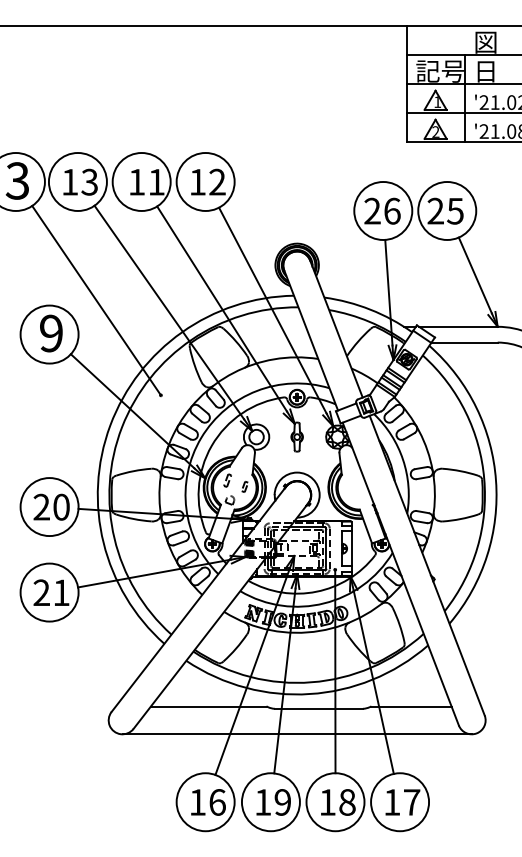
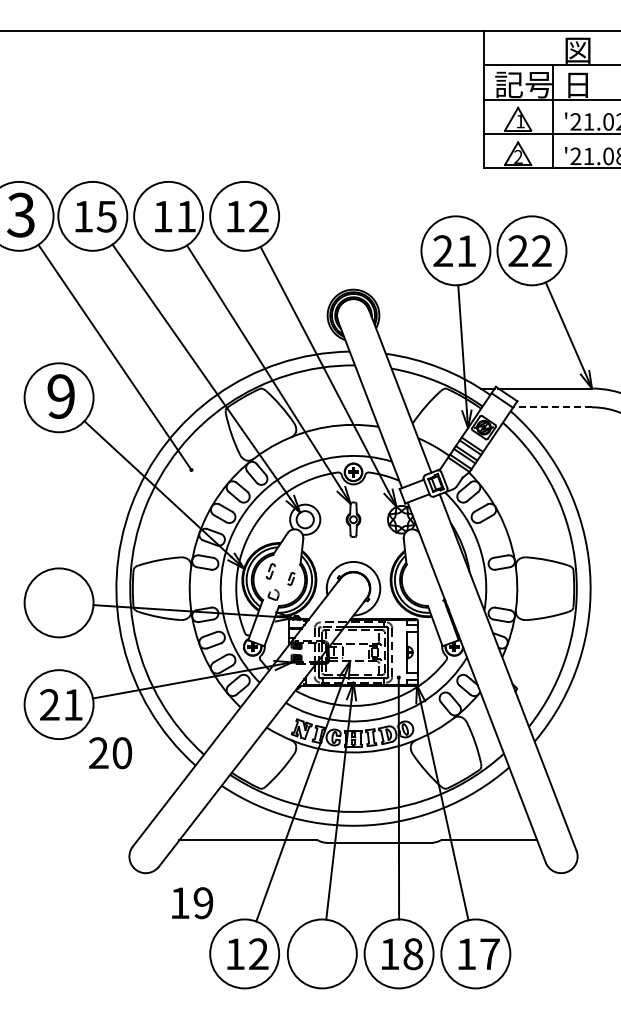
text: (89, 181) -> (106, 215), 13 -> 15
text: (392, 211) -> (466, 251), 26 -> 21
text: (455, 211) -> (541, 251), 25 -> 22
line: (464, 342) -> (552, 407), solid -> dashed
text: (51, 507) -> (110, 753), moved
line: (297, 734) -> (353, 873), removed
text: (217, 802) -> (258, 954), 16 -> 12
text: (273, 802) -> (192, 903), moved

